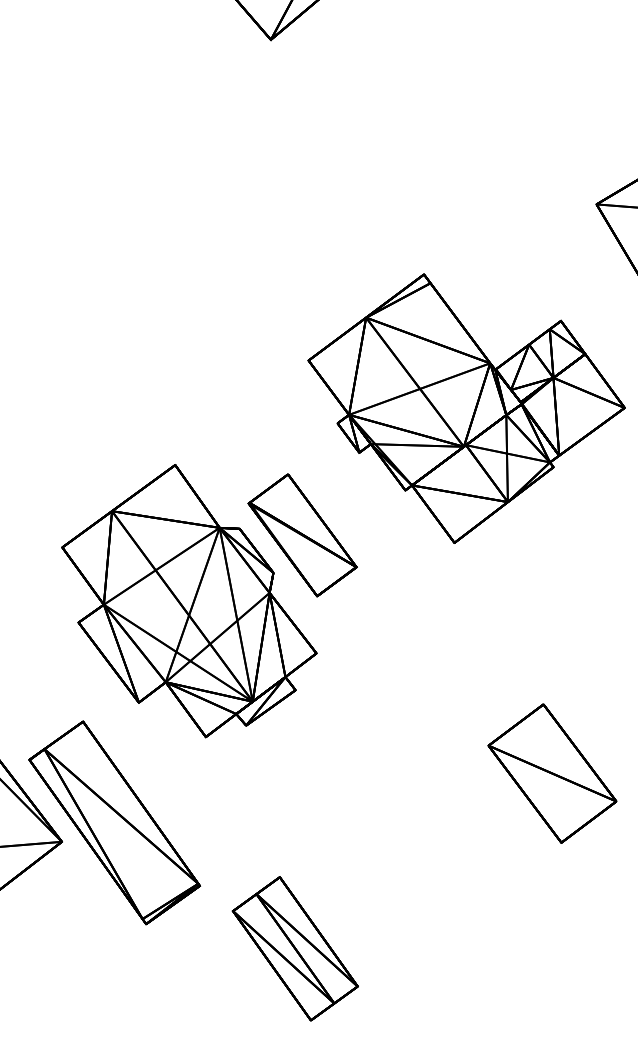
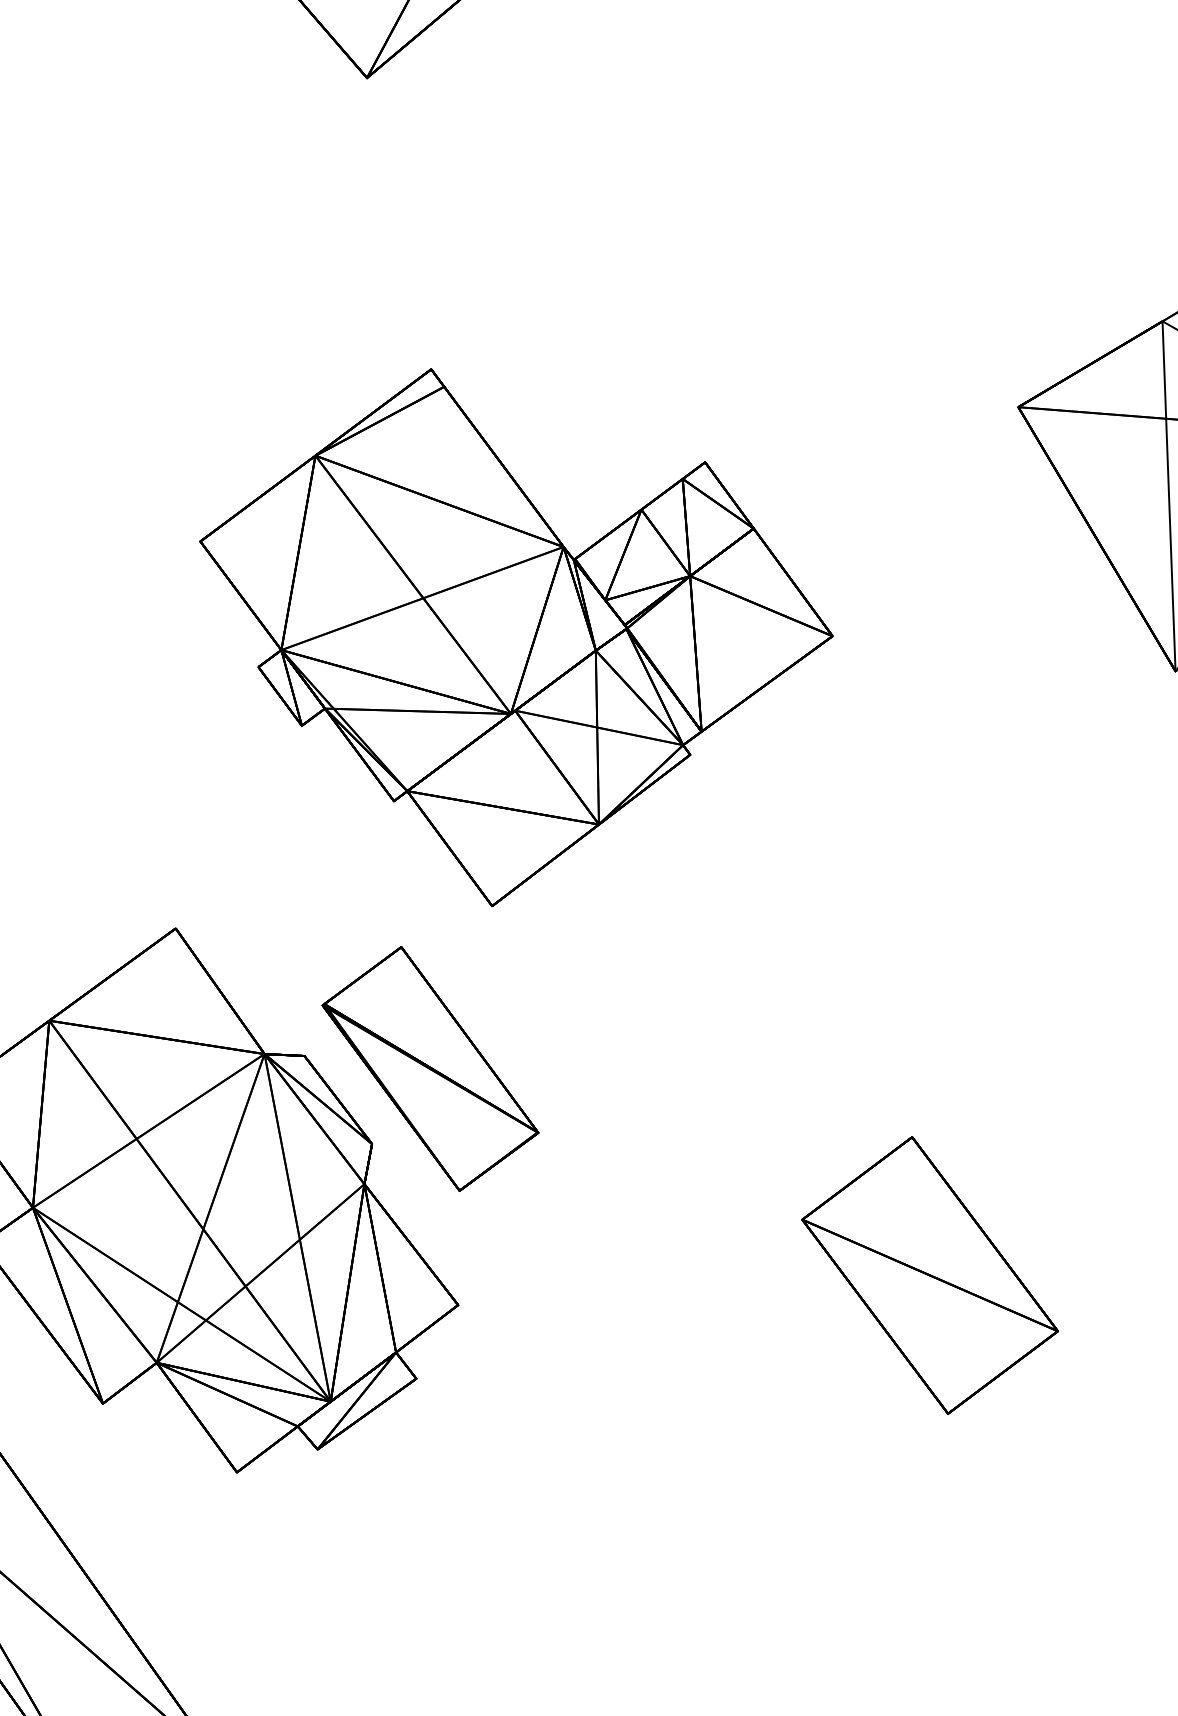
part: (466, 408) -> (516, 637), moved
part: (552, 773) -> (930, 1275), moved

